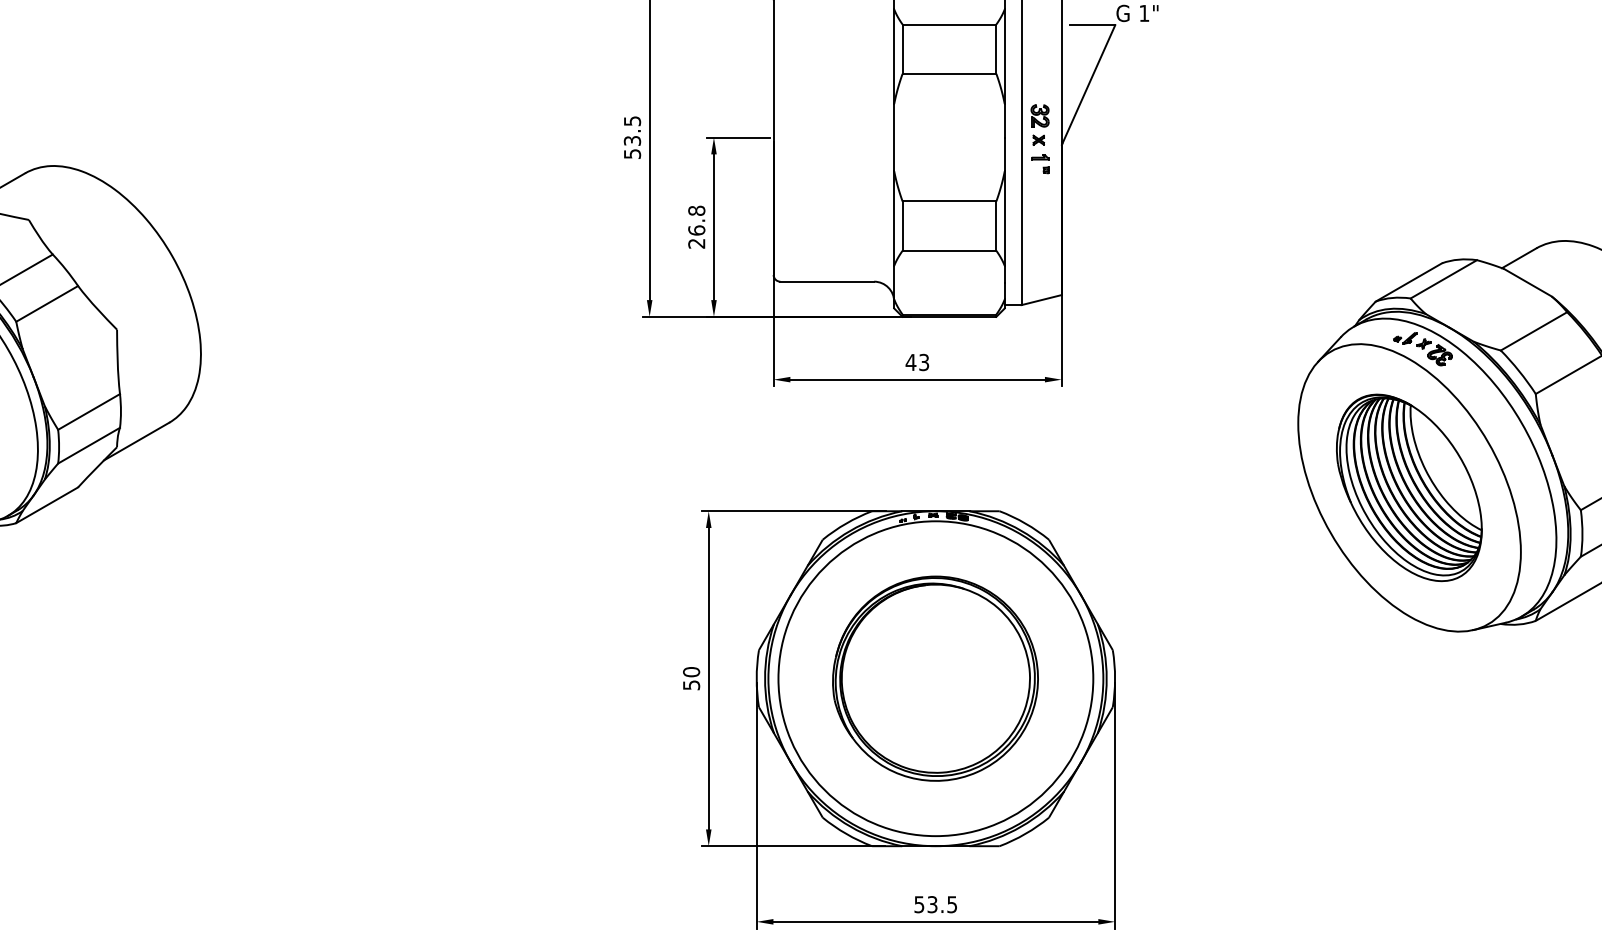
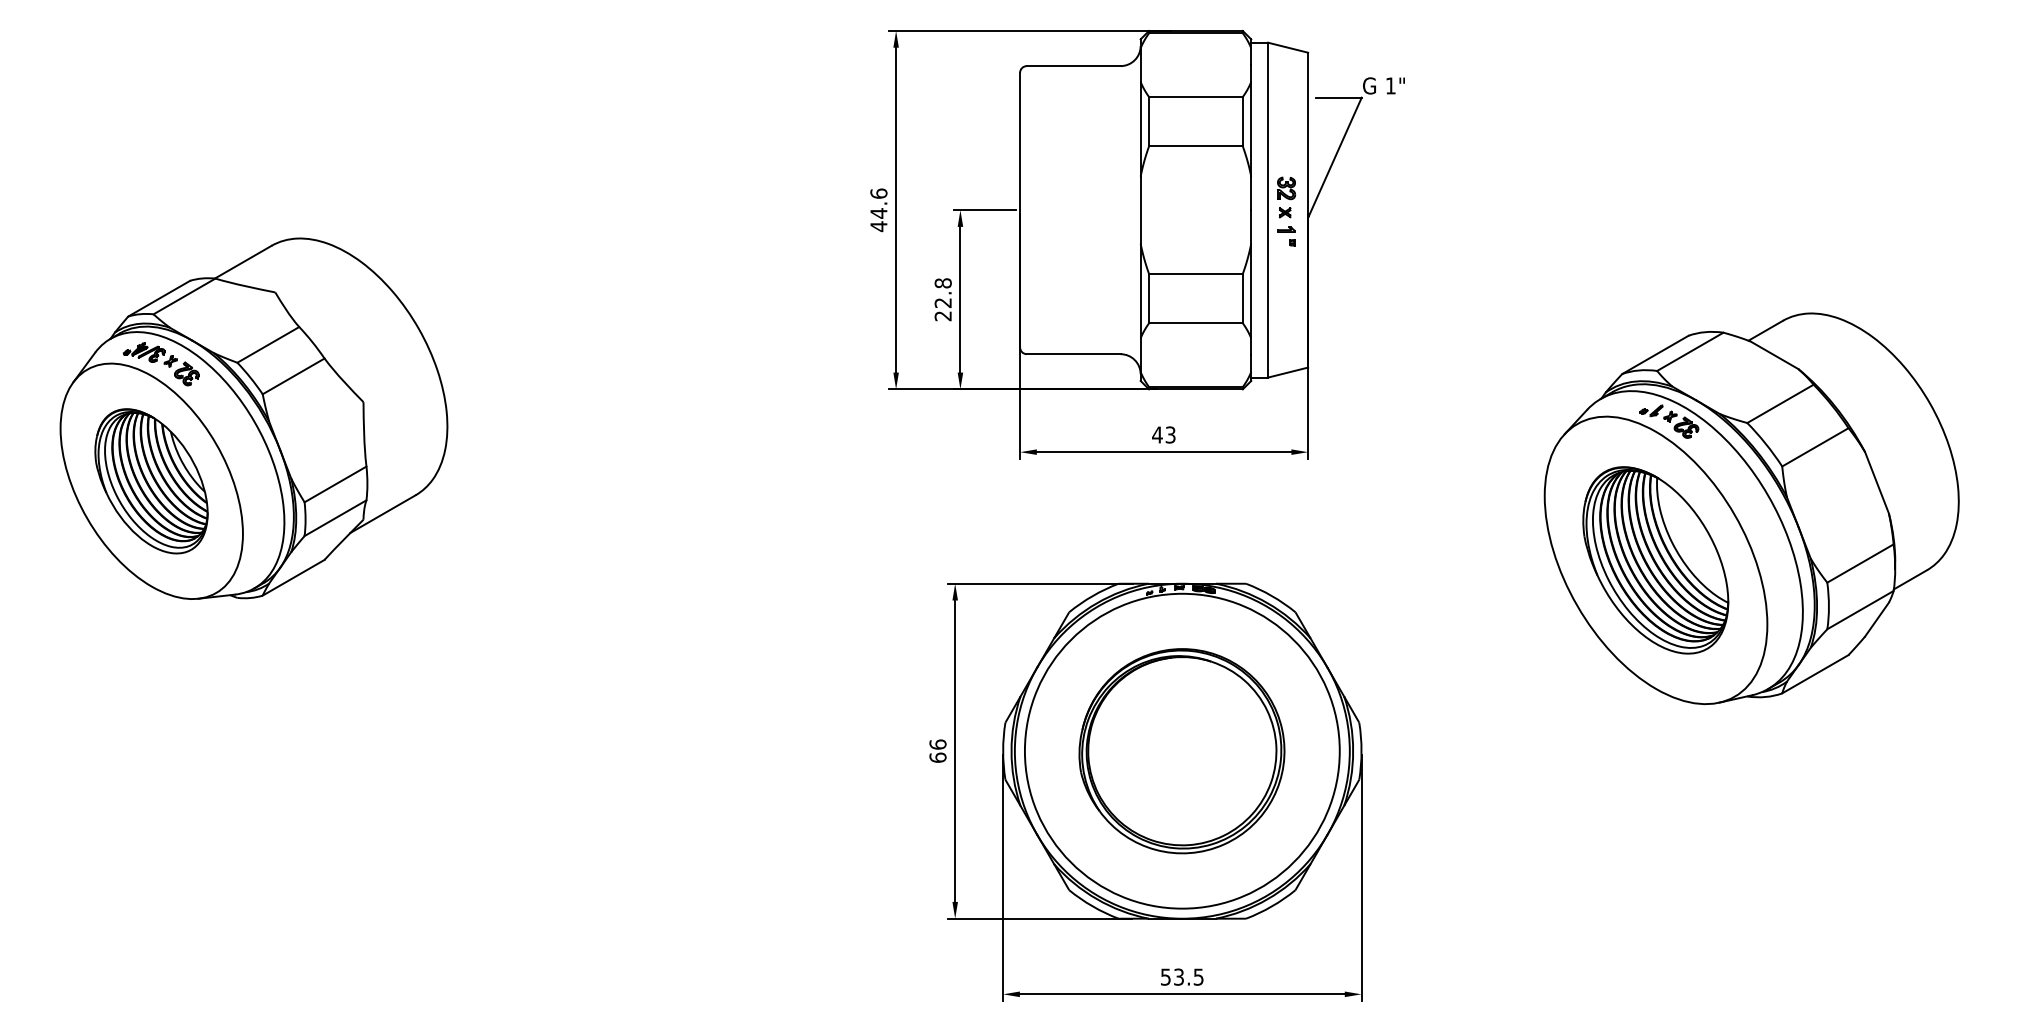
text: (632, 138) -> (878, 210), 53.5 -> 44.6
text: (696, 230) -> (942, 302), 26.8 -> 22.8
text: (691, 678) -> (937, 750), 50 -> 66

